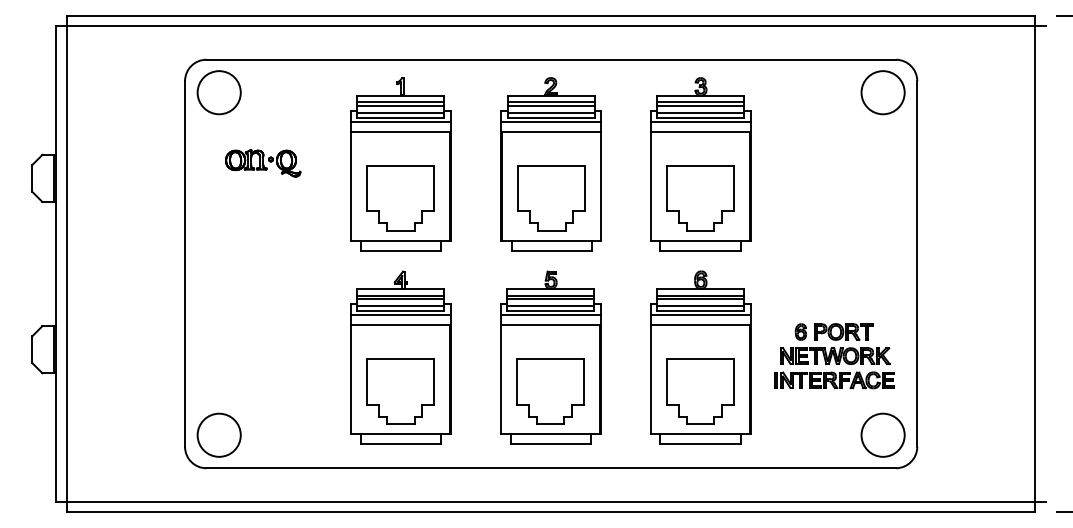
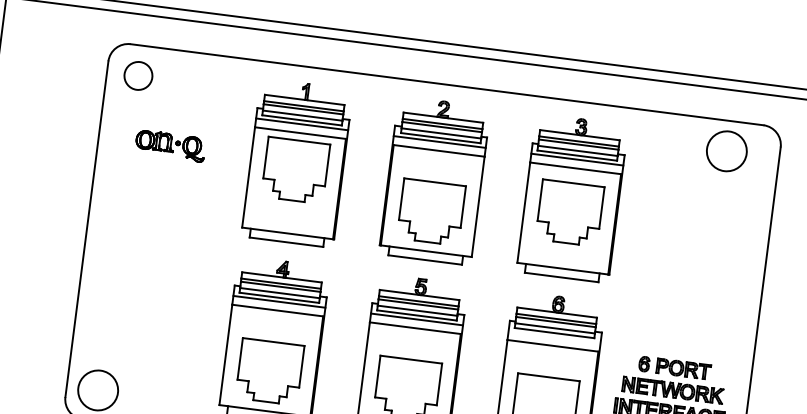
circle: (218, 92) -> (137, 75), size x0.7
circle: (882, 92) -> (726, 151), moved
part: (400, 198) -> (295, 170), moved
part: (700, 198) -> (569, 213), moved
line: (700, 315) -> (554, 337), removed

